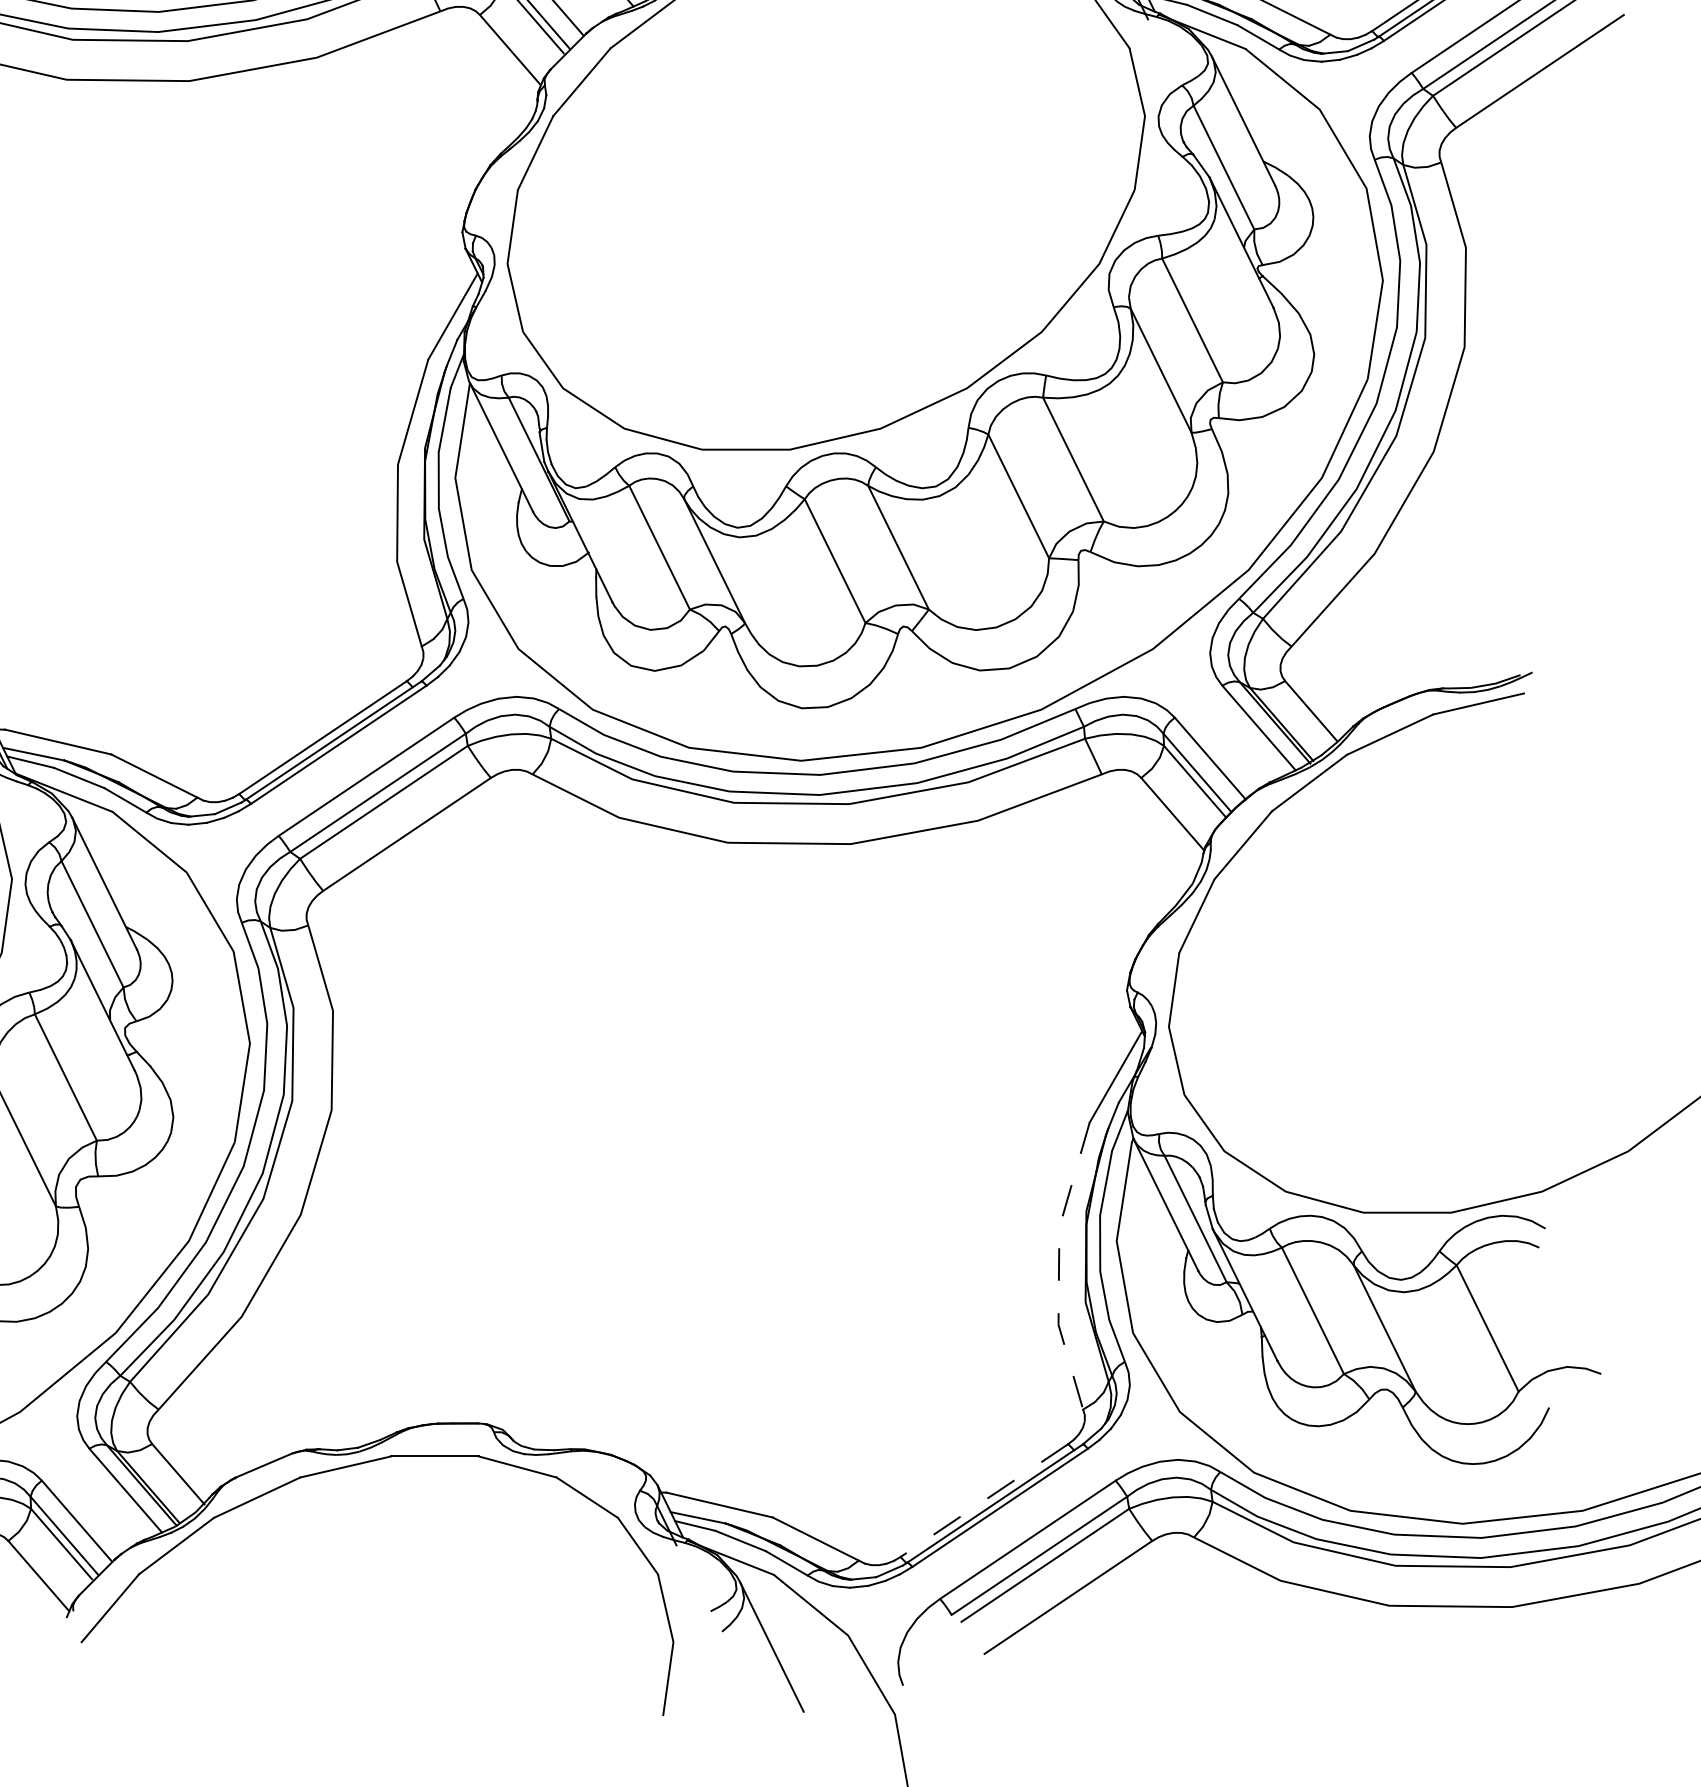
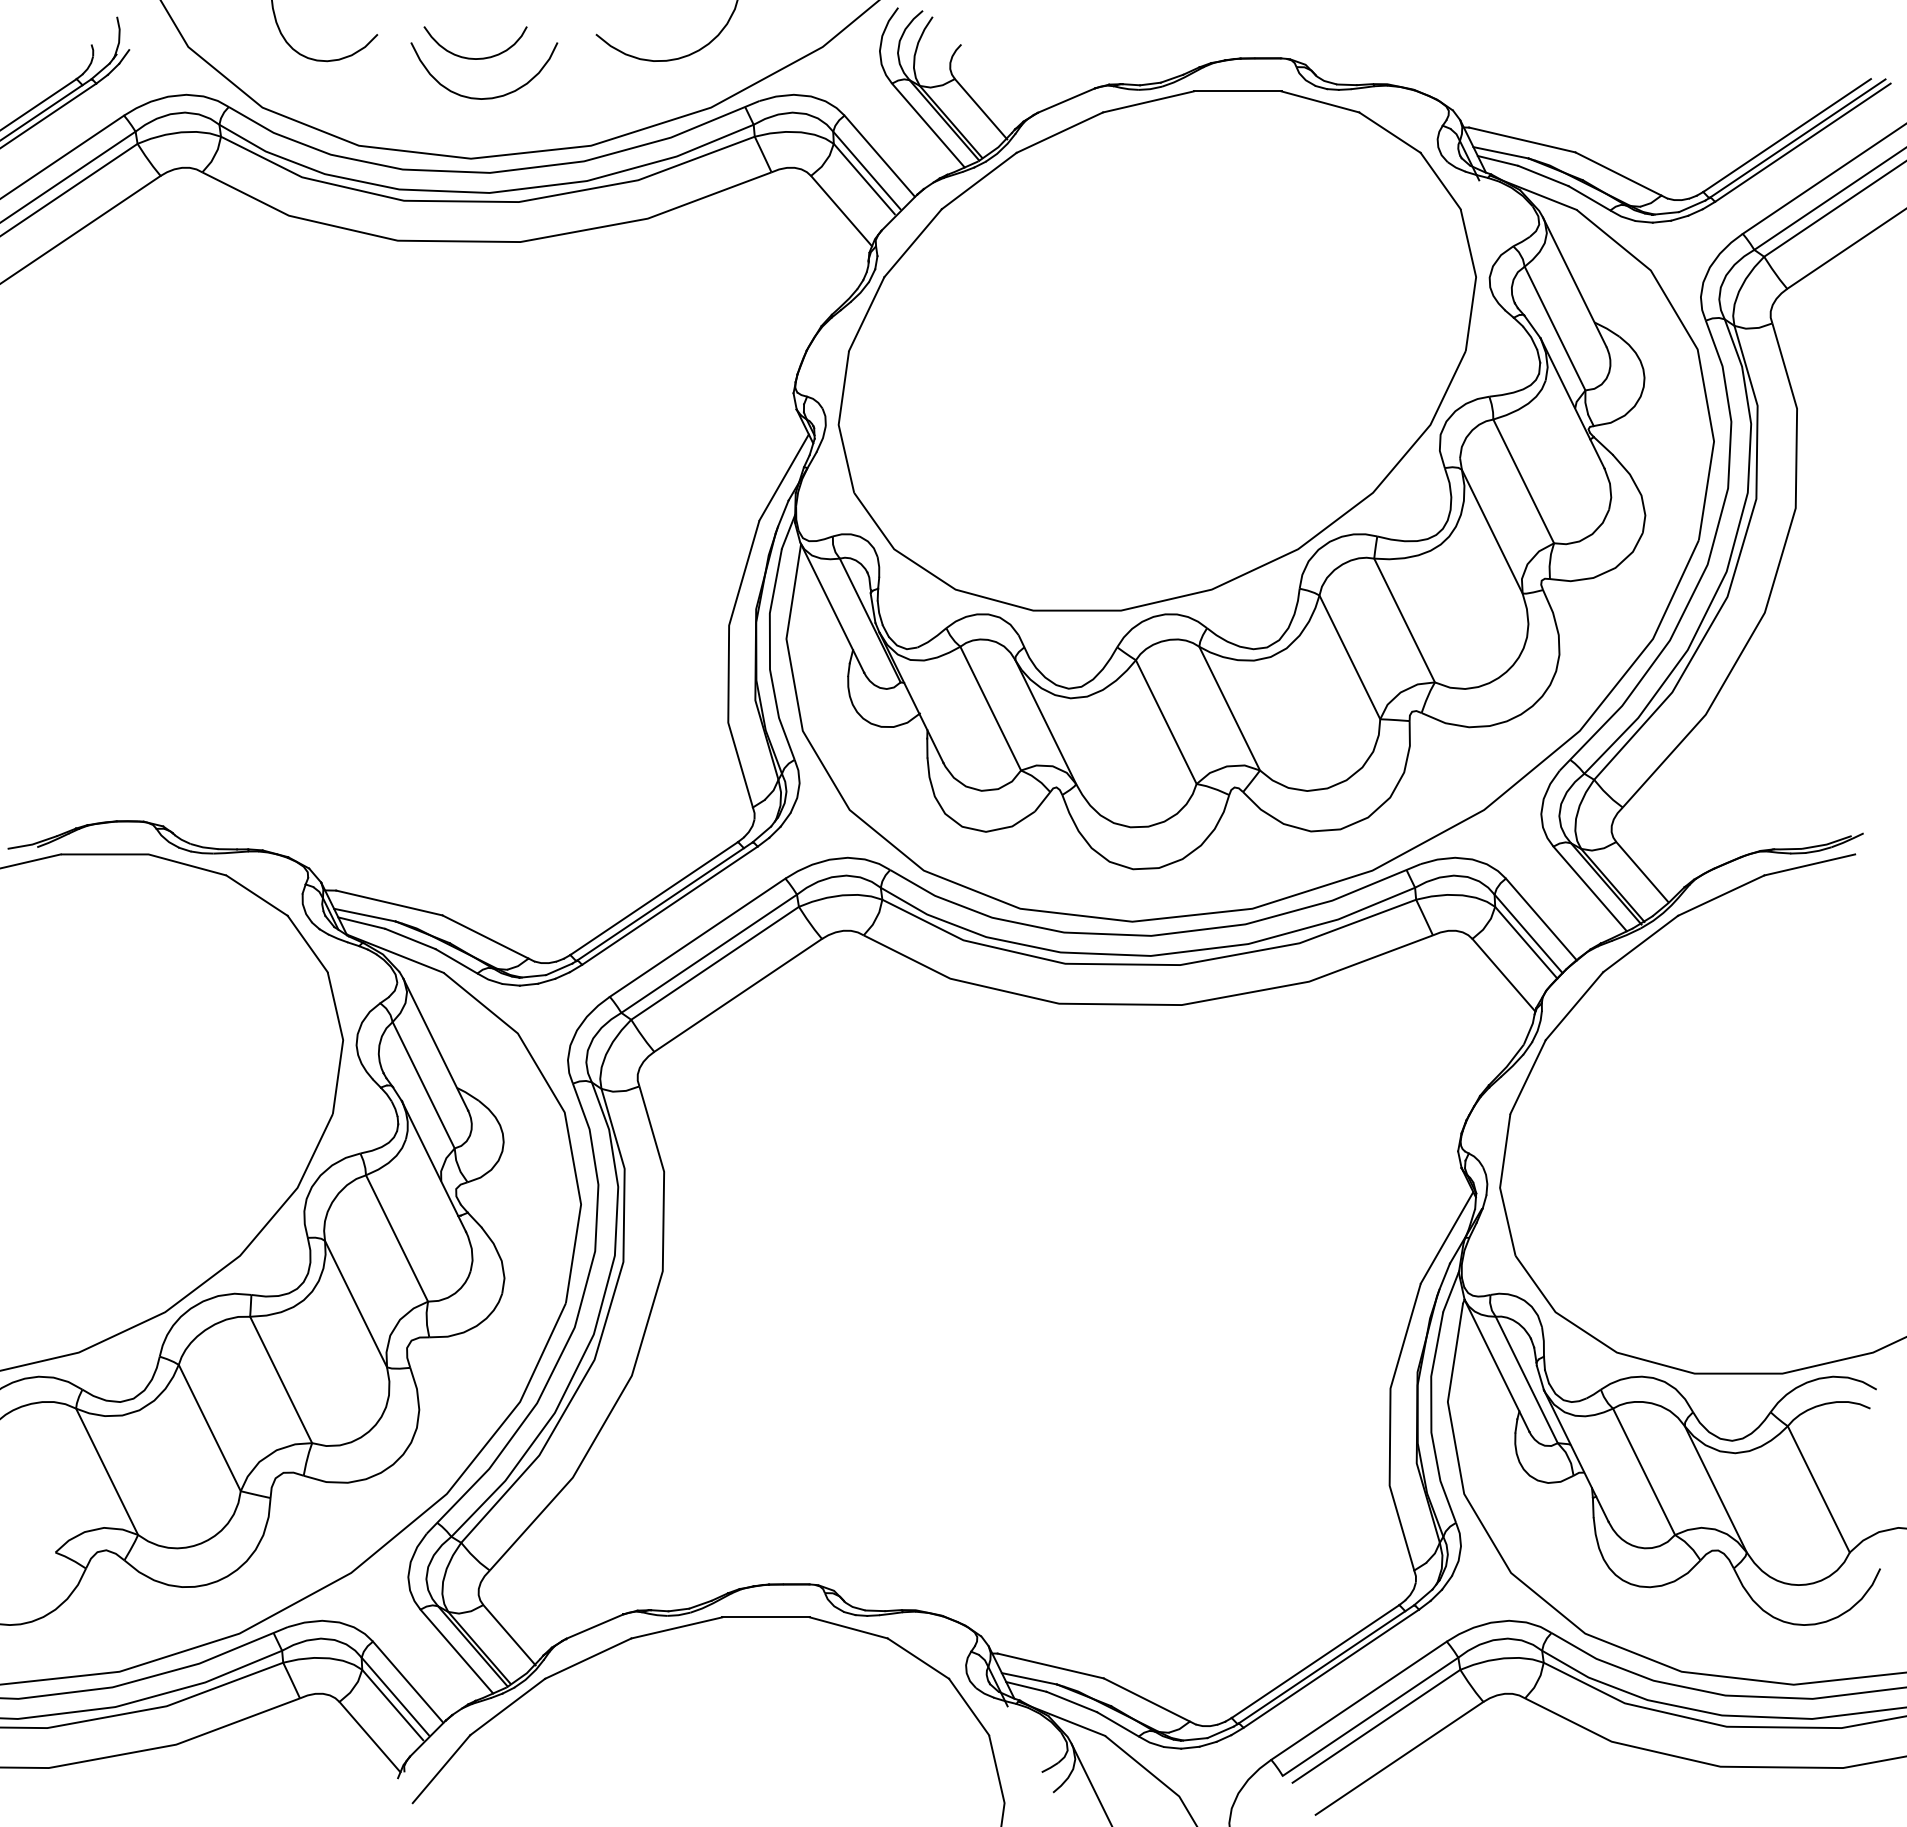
line: (1059, 1266) -> (1390, 1427), dashed -> solid
line: (984, 1500) -> (1315, 1661), dashed -> solid

